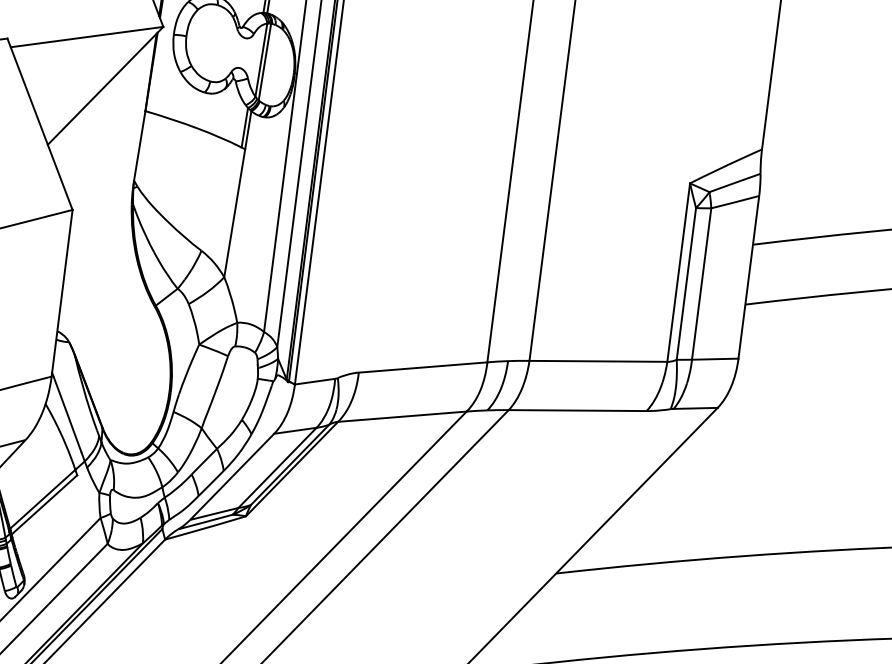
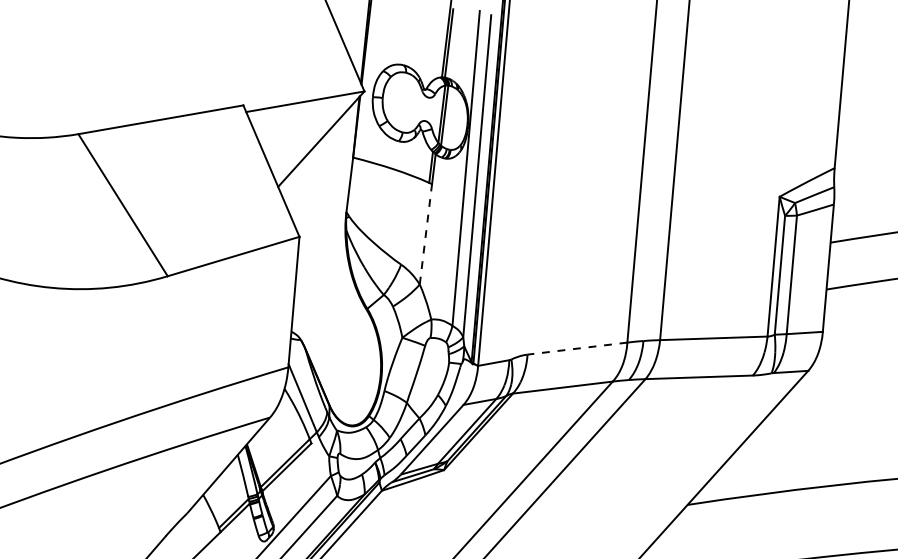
line: (234, 213) -> (425, 234), solid -> dashed
line: (421, 367) -> (576, 348), solid -> dashed

